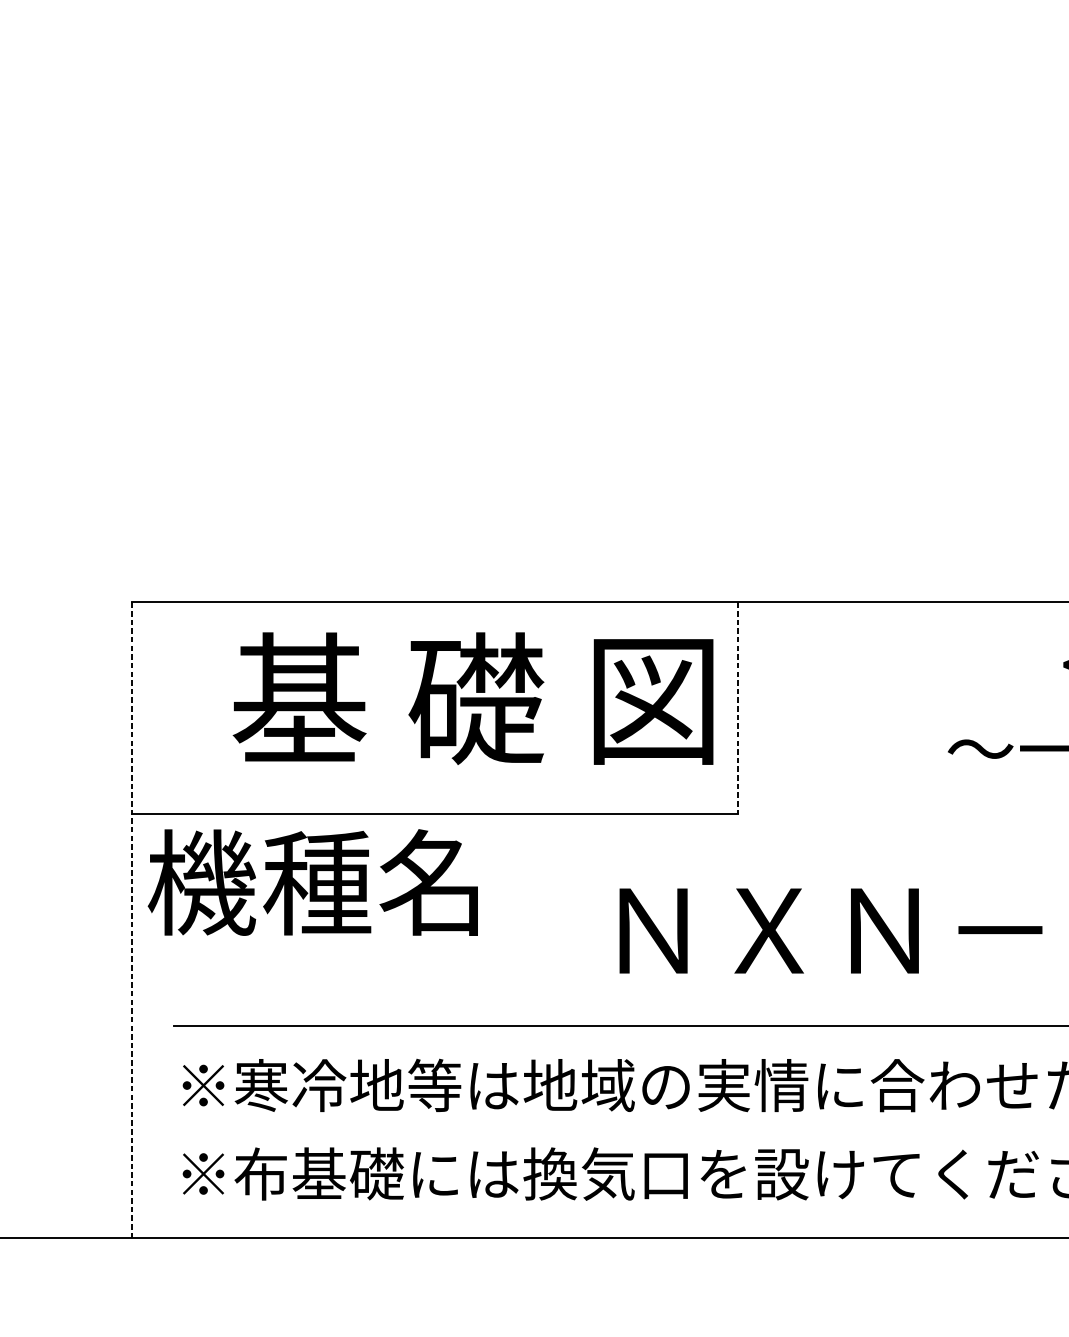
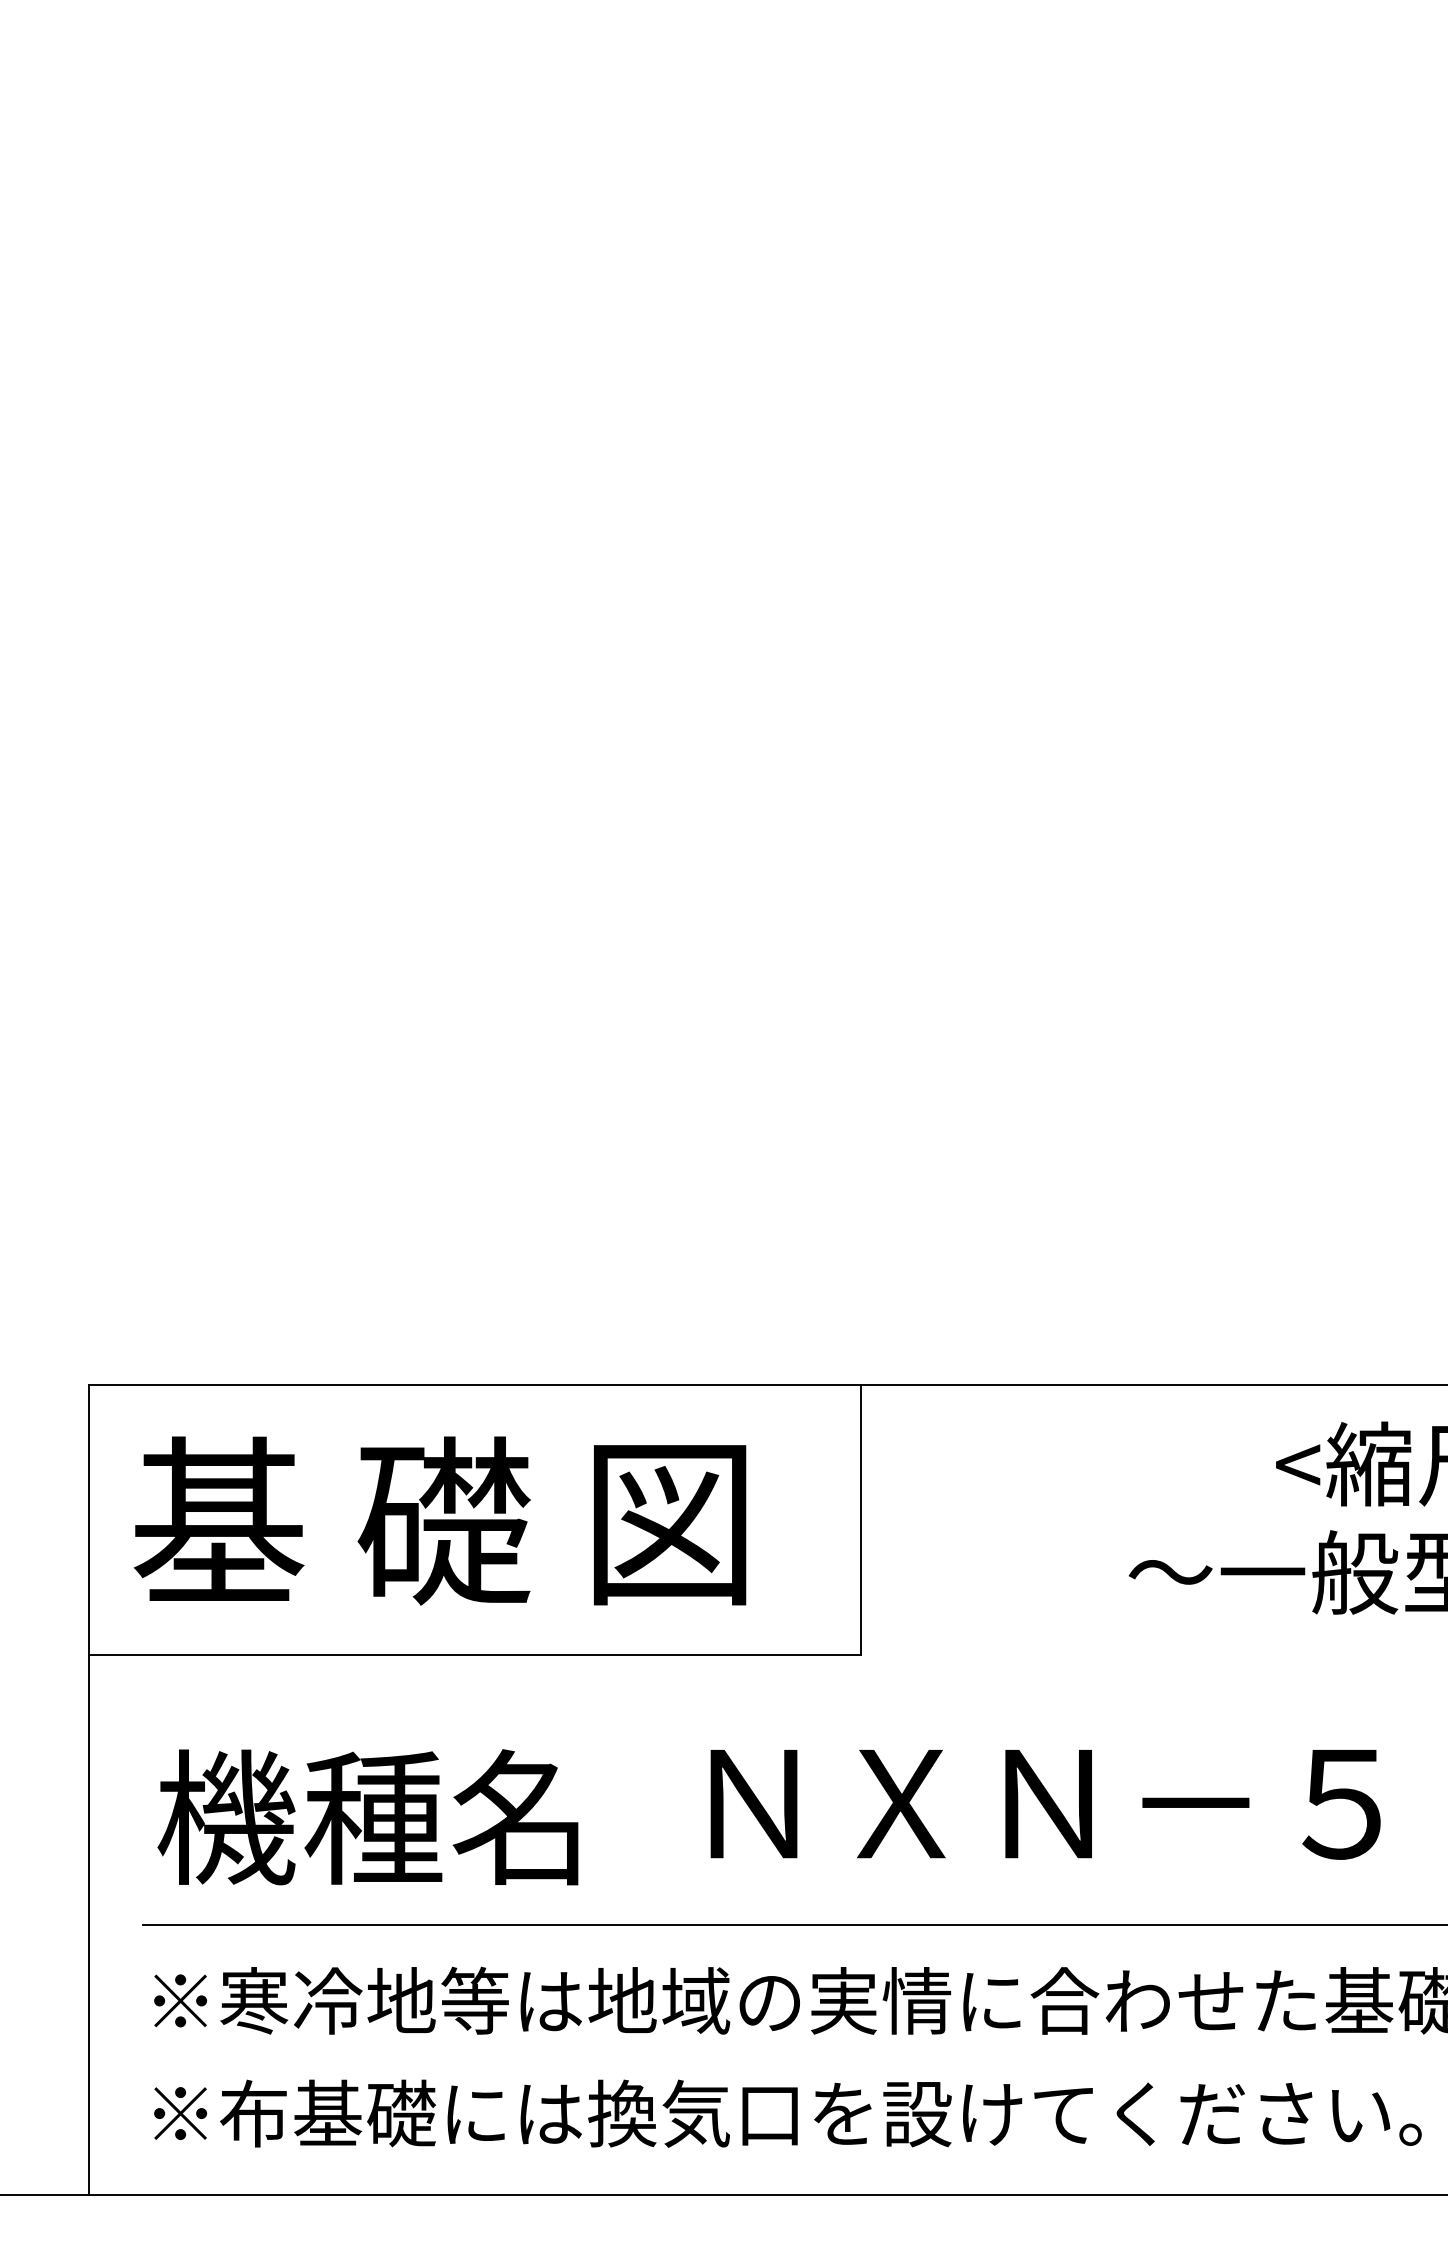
text: (472, 698) -> (439, 1520), moved
line: (737, 708) -> (861, 1520), dashed -> solid
text: (312, 882) -> (367, 1817), moved
line: (132, 920) -> (89, 1790), dashed -> solid

